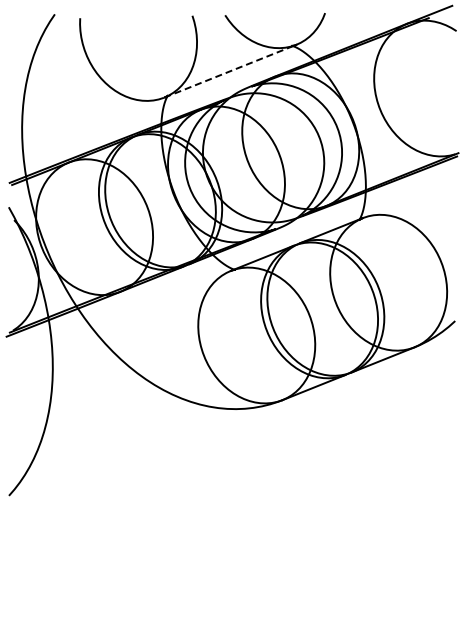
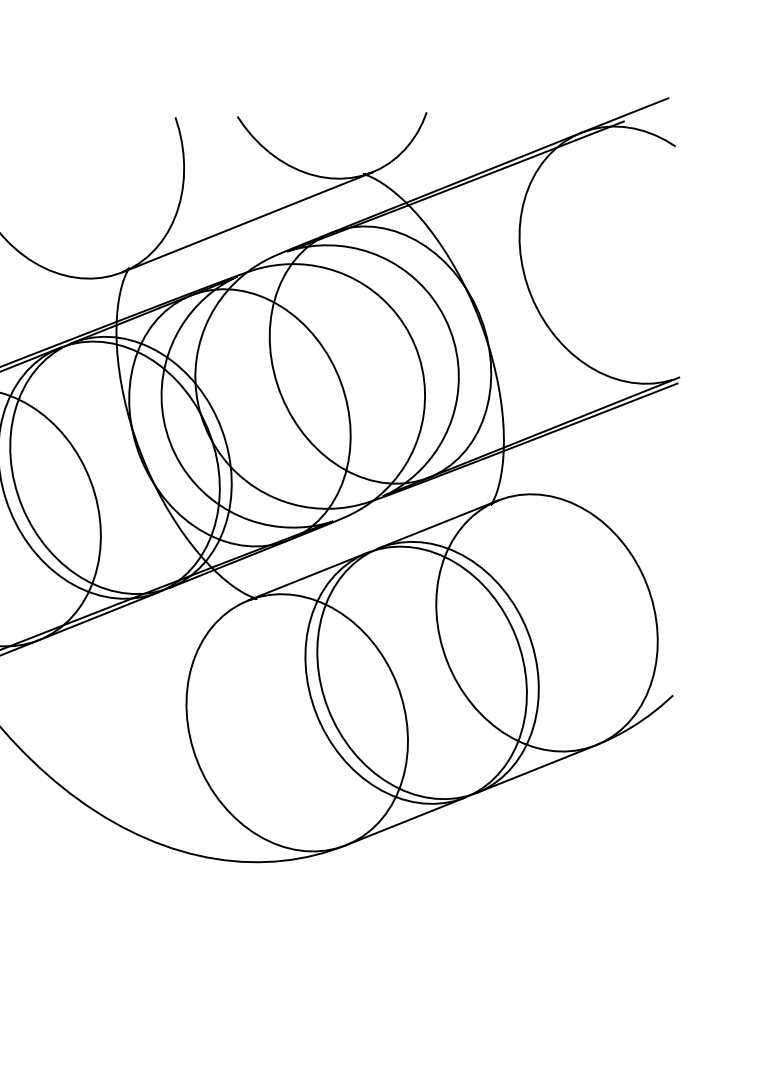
line: (230, 71) -> (247, 222), dashed -> solid

